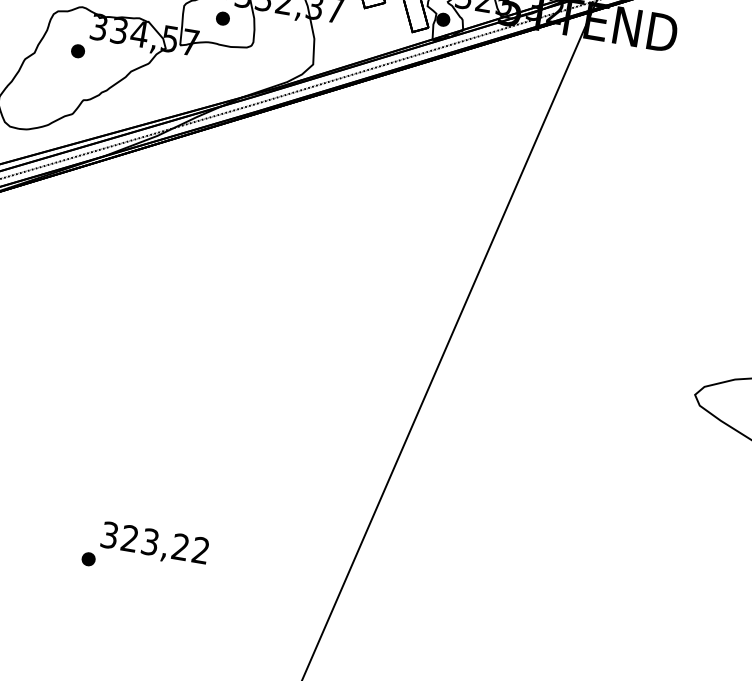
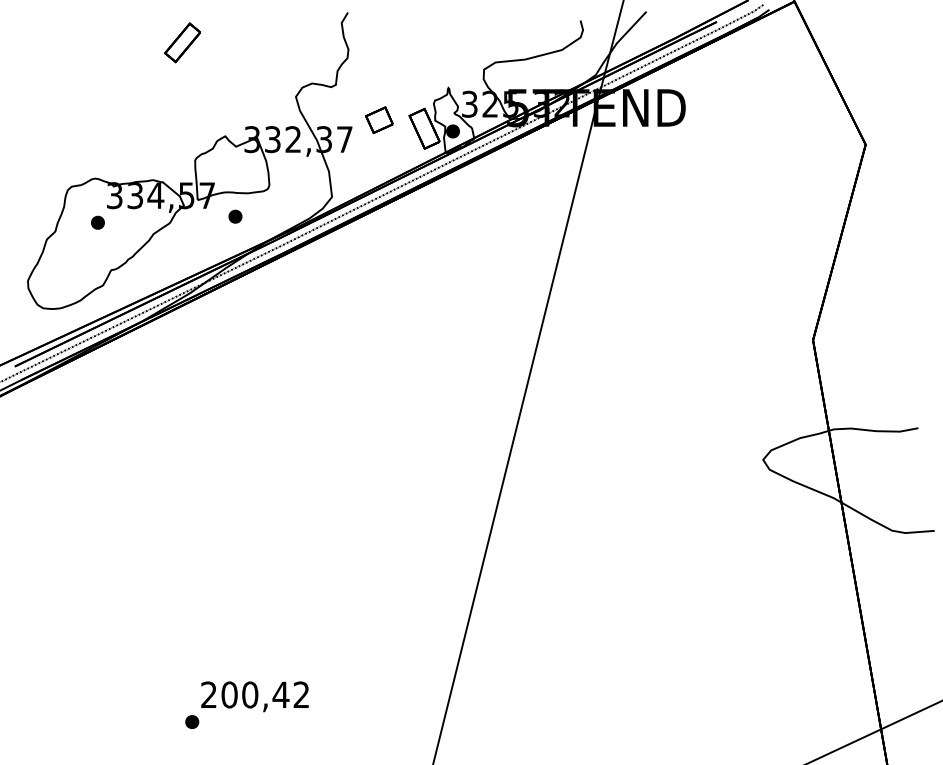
part: (223, 18) -> (235, 216), moved
text: (145, 540) -> (245, 694), 323,22 -> 200,42

